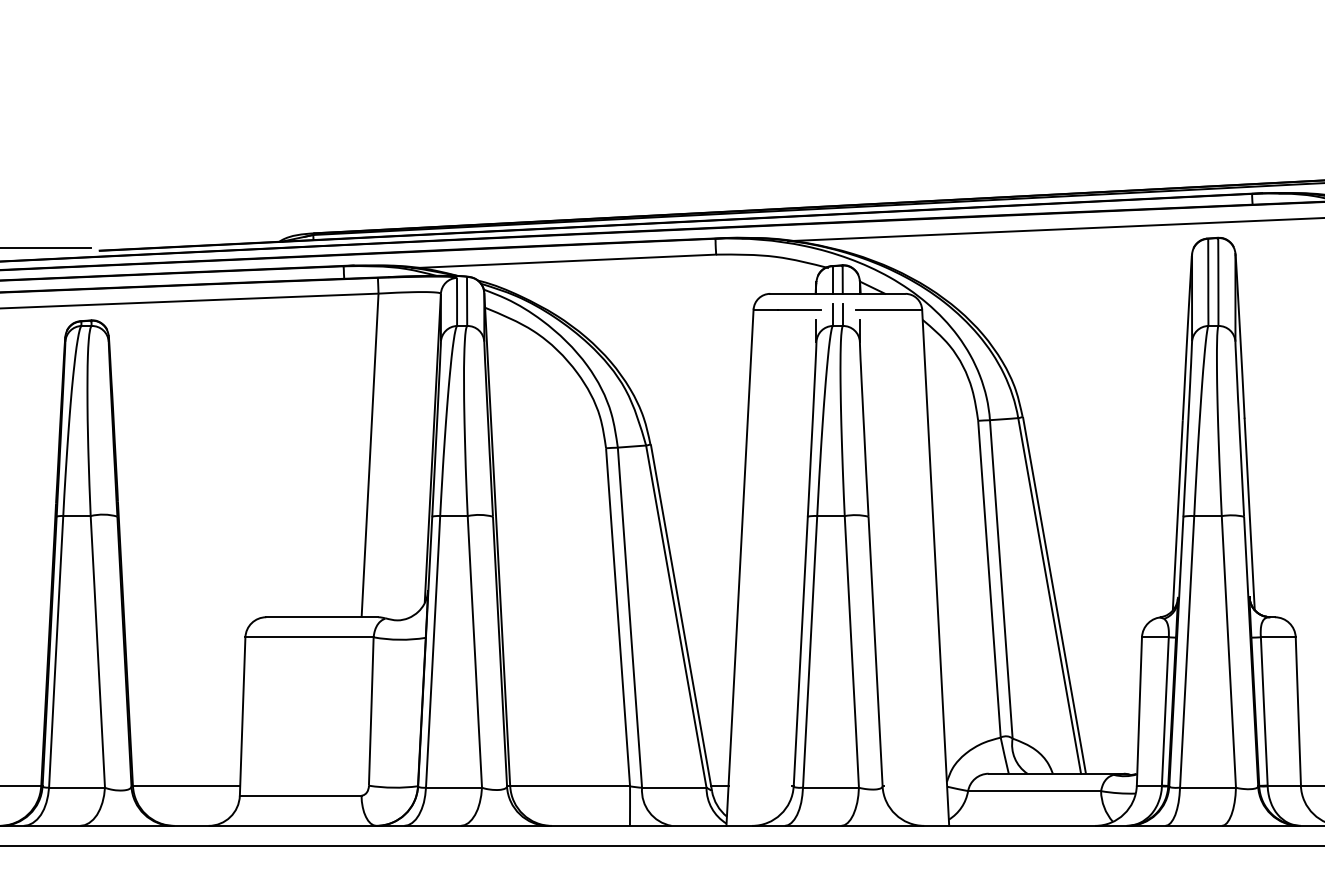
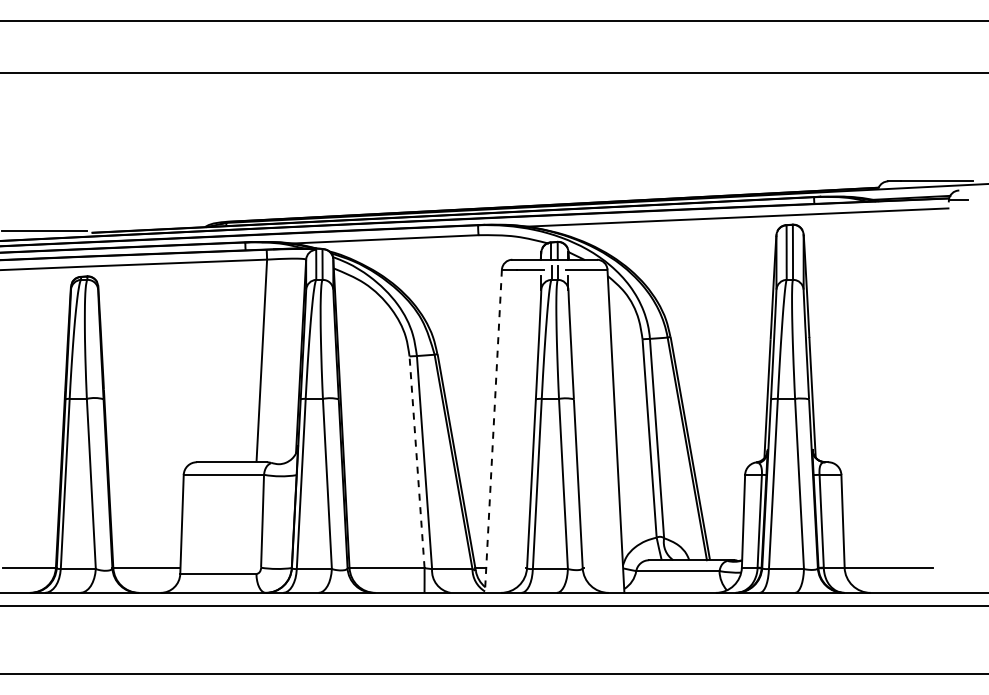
line: (740, 568) -> (493, 431), solid -> dashed
line: (618, 617) -> (417, 462), solid -> dashed

